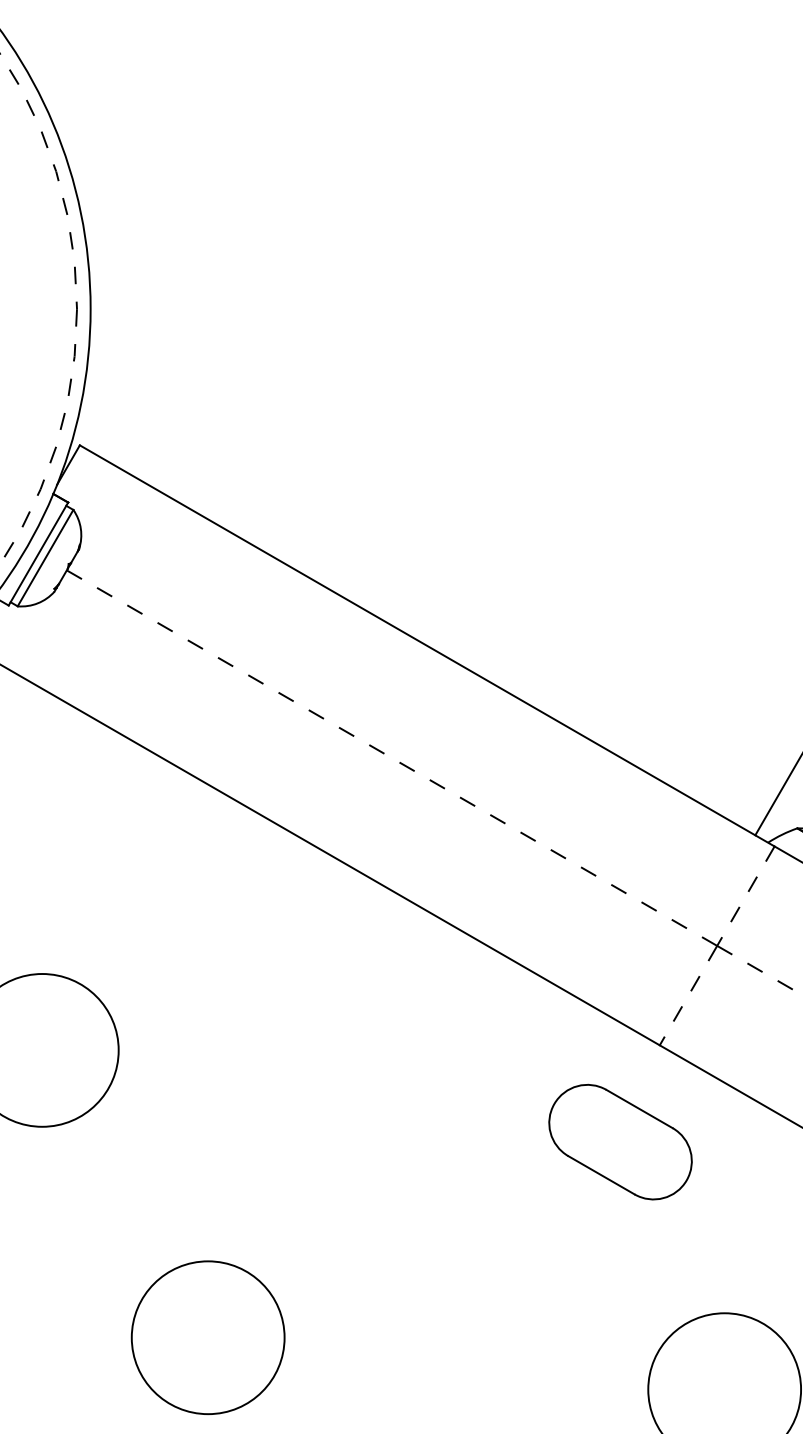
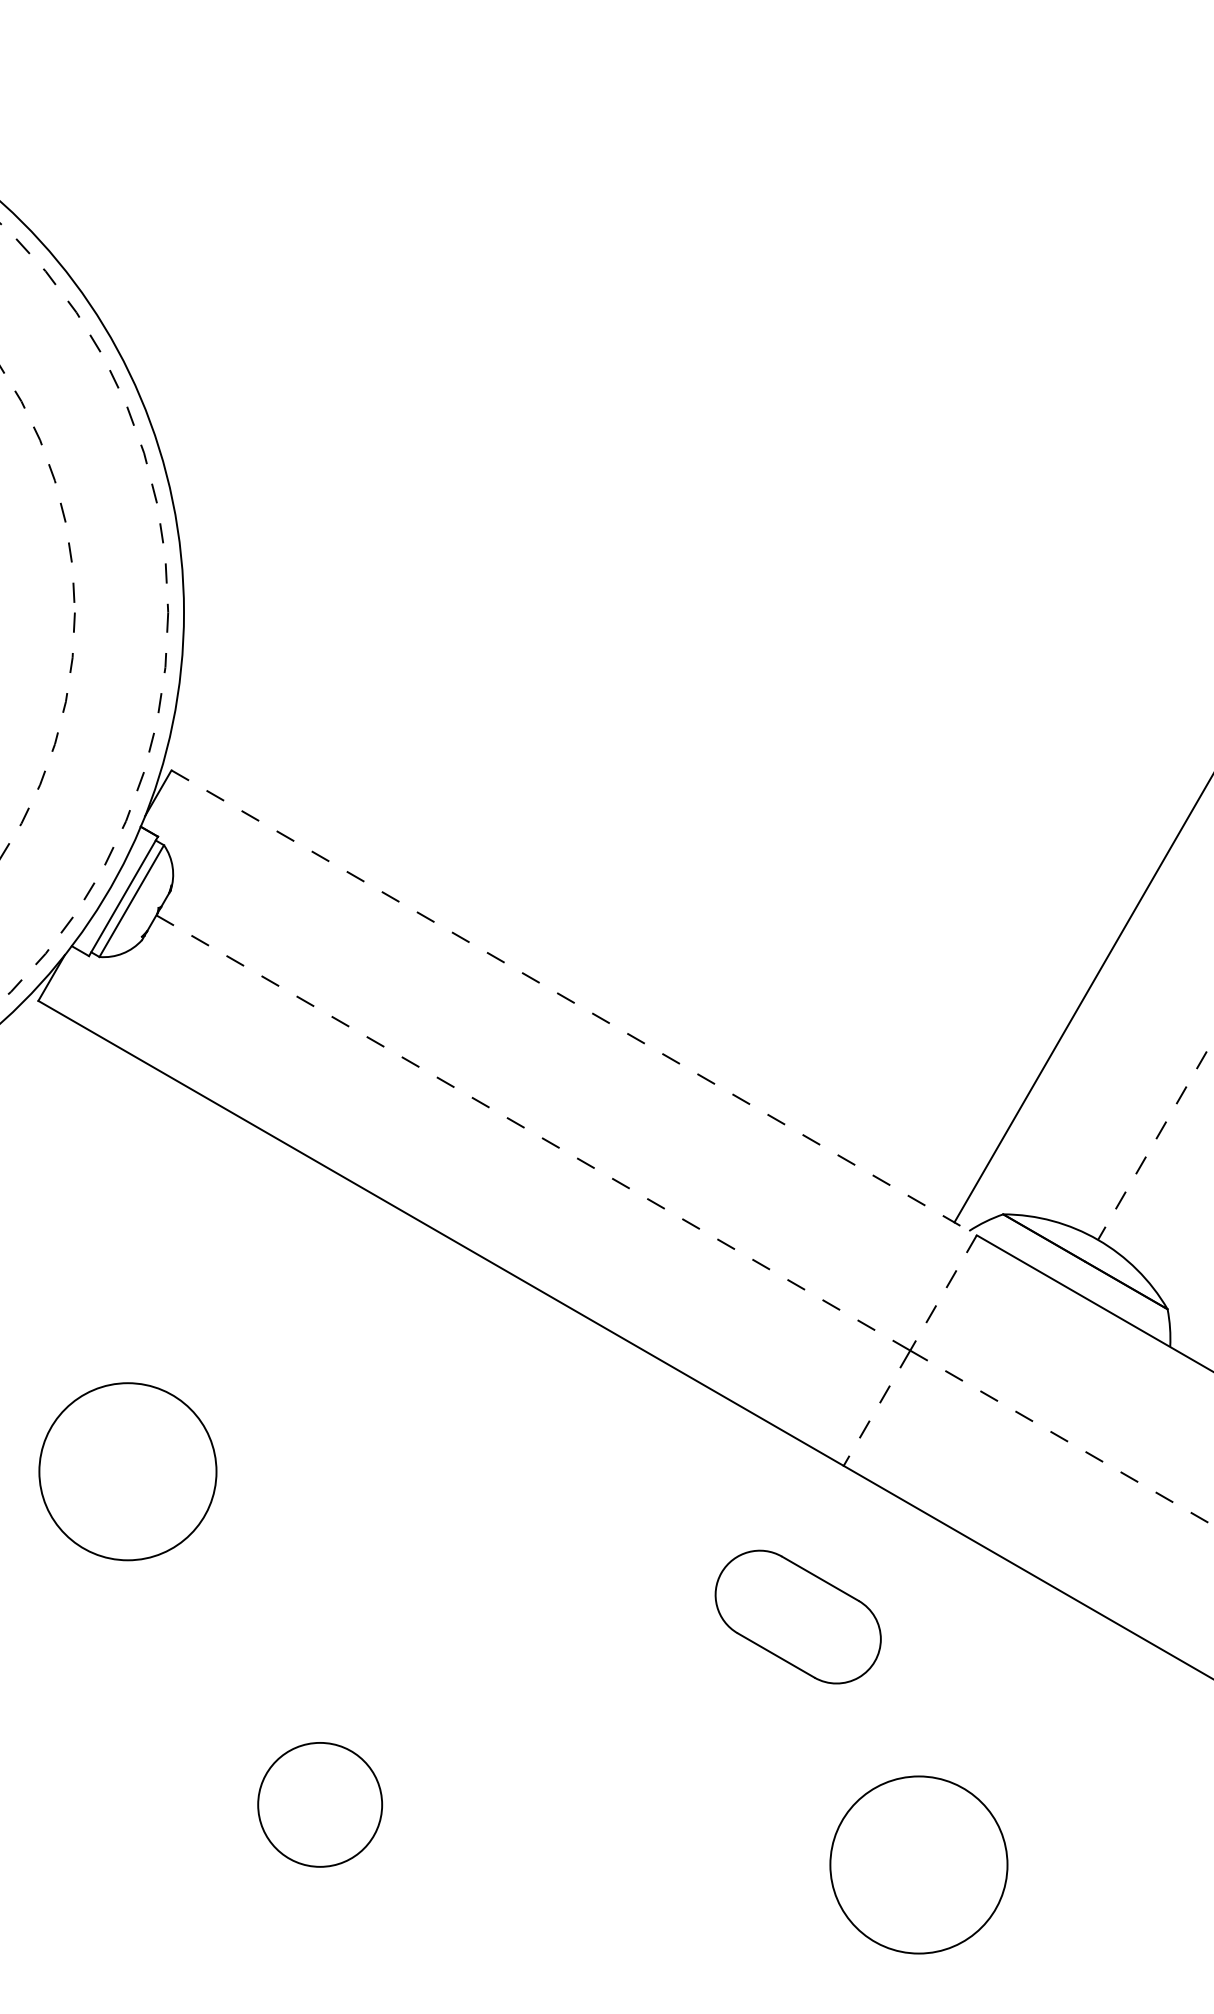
line: (427, 645) -> (574, 1002), solid -> dashed
part: (619, 1141) -> (797, 1616), moved
circle: (207, 1337) -> (319, 1804), size x0.7

